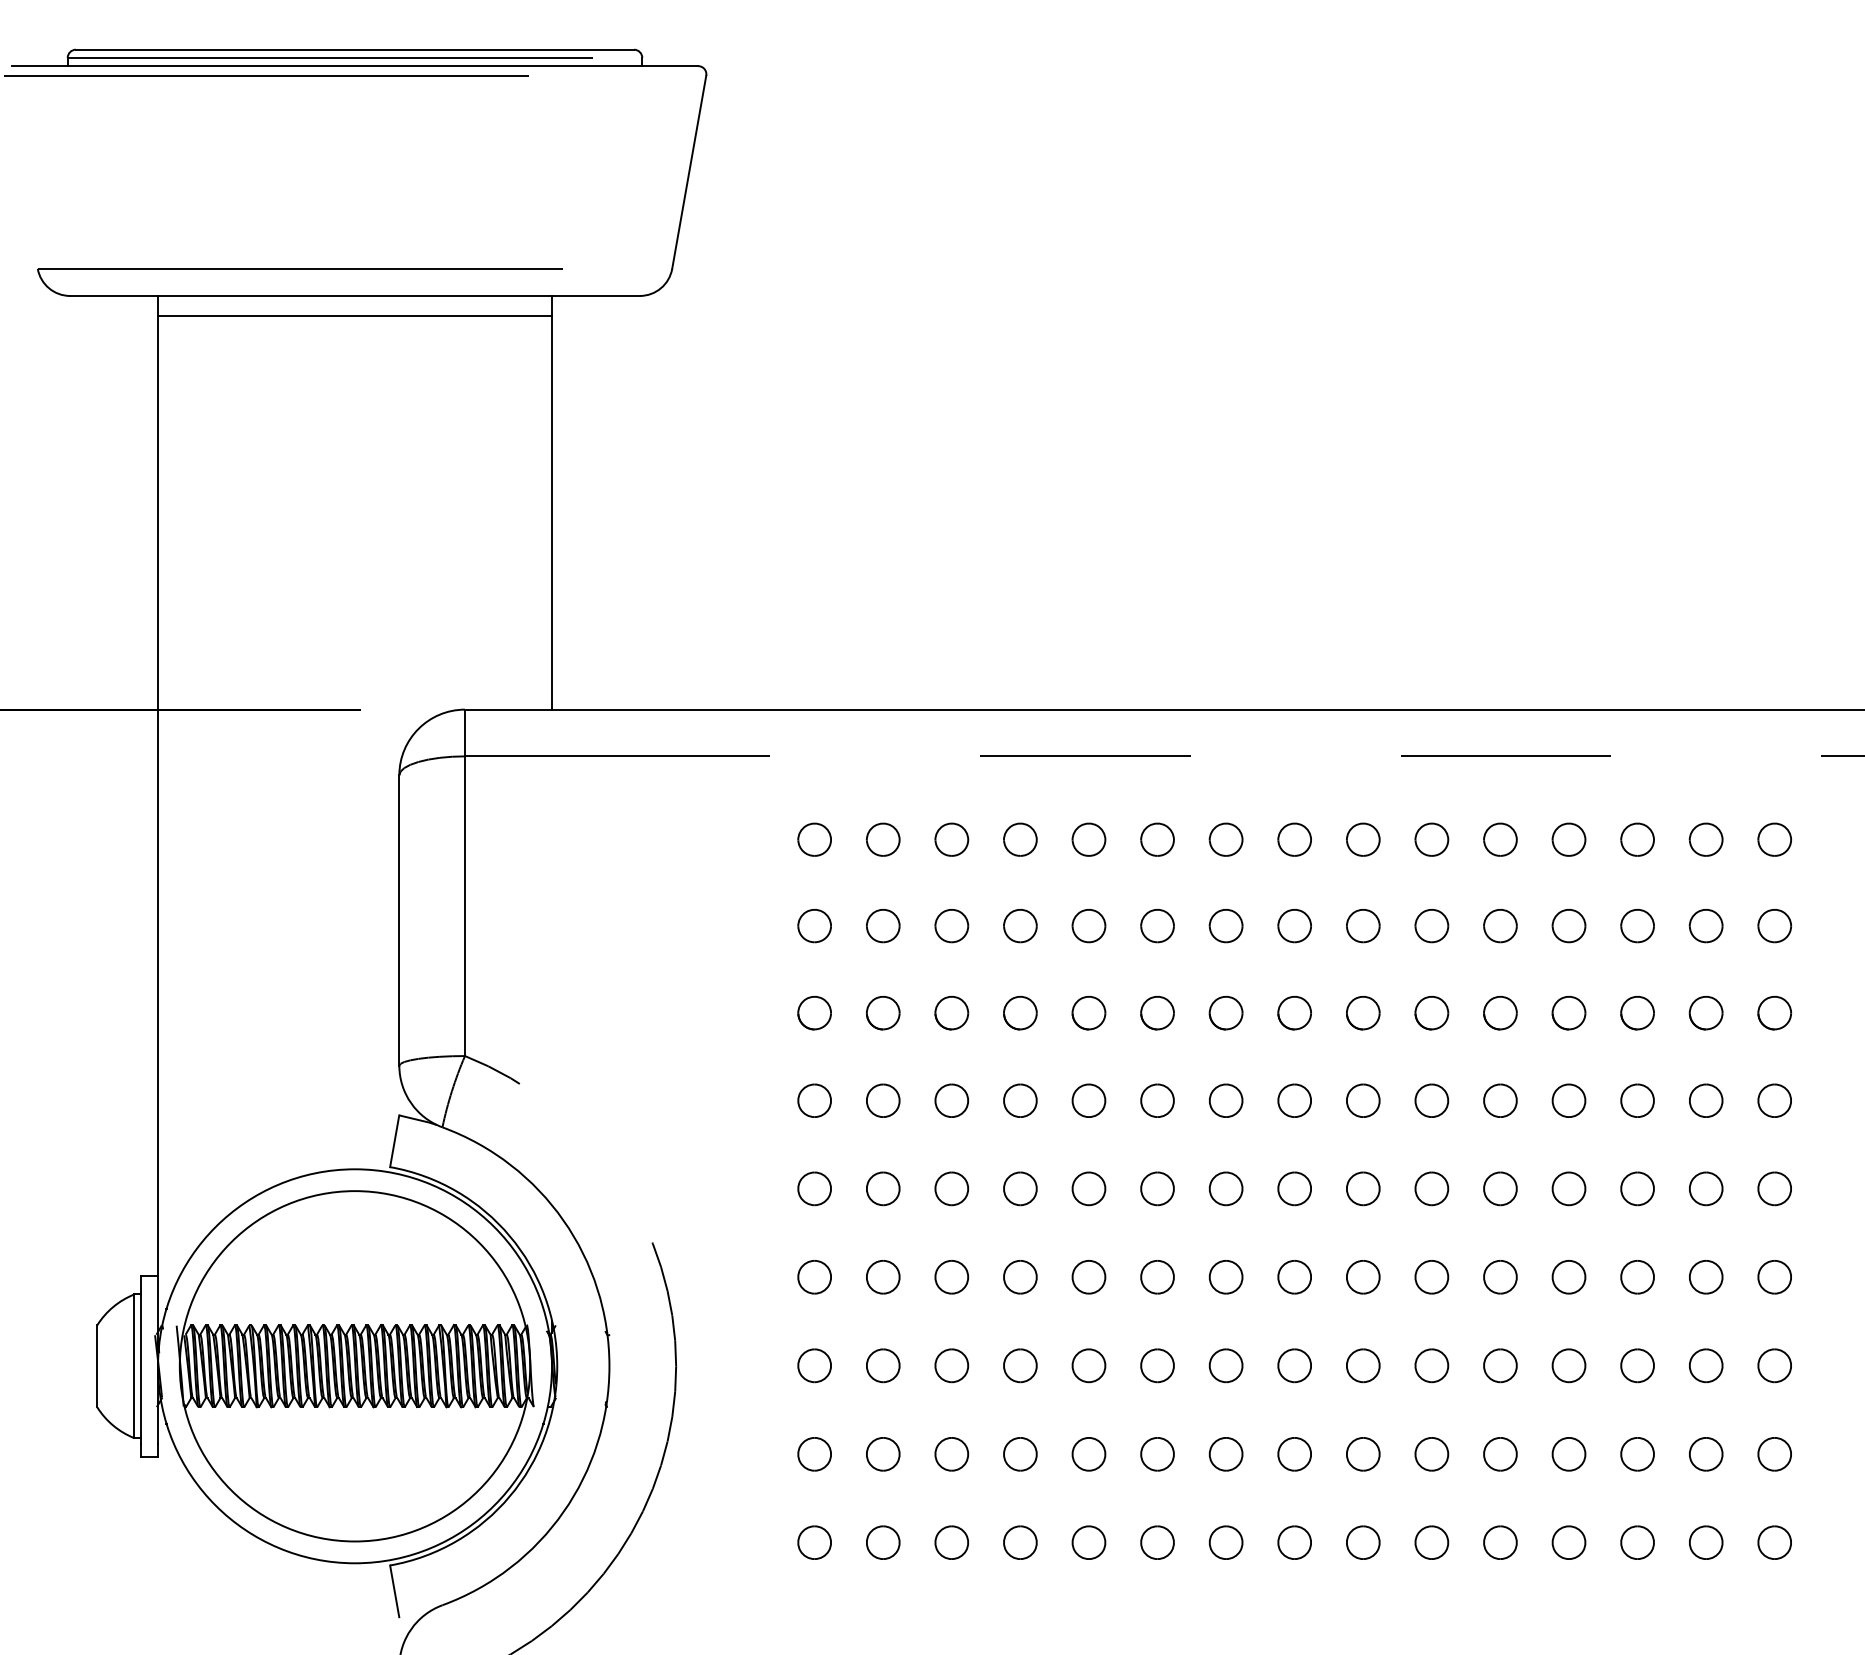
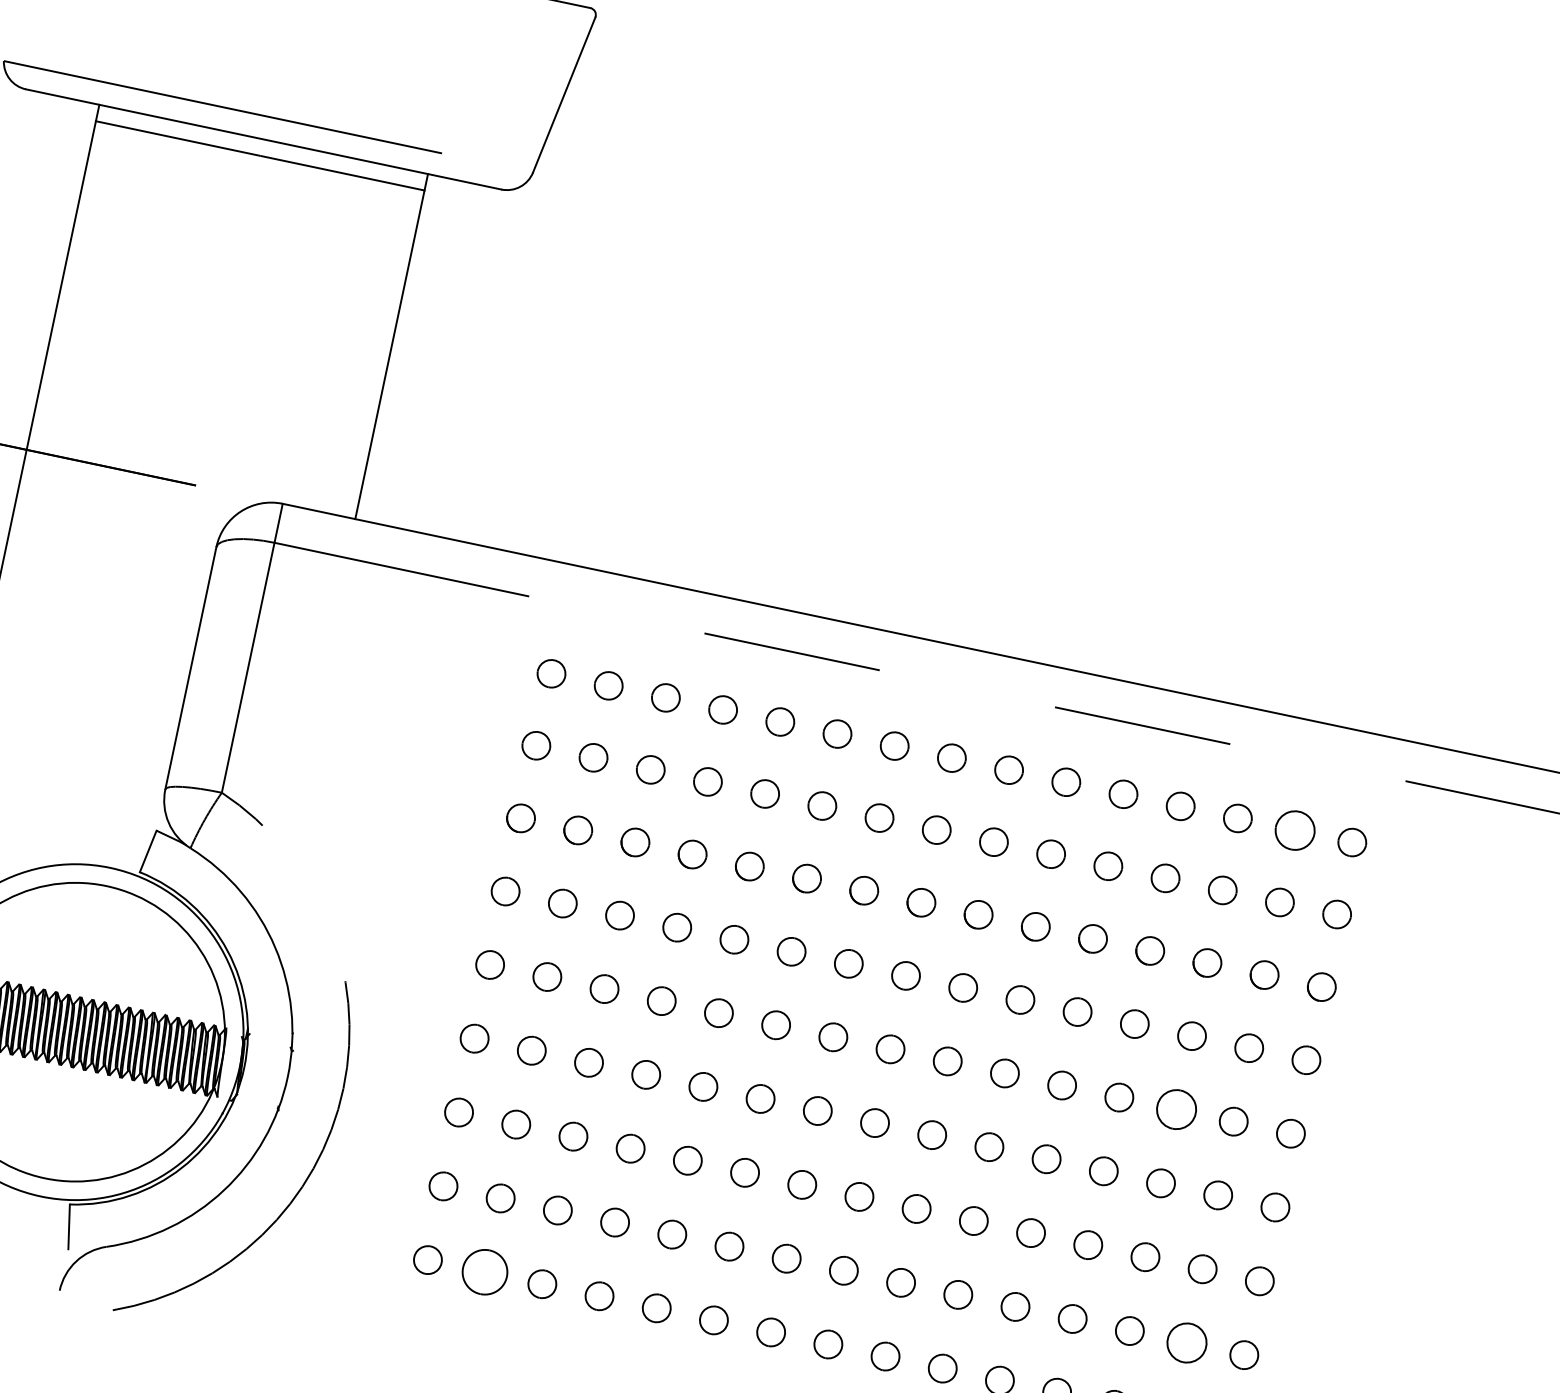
part: (1705, 839) -> (1294, 830), size x1.4
part: (1637, 1188) -> (1176, 1109), size x1.4
part: (1706, 1454) -> (1187, 1343), size x1.4
part: (883, 1542) -> (485, 1272), size x1.6

